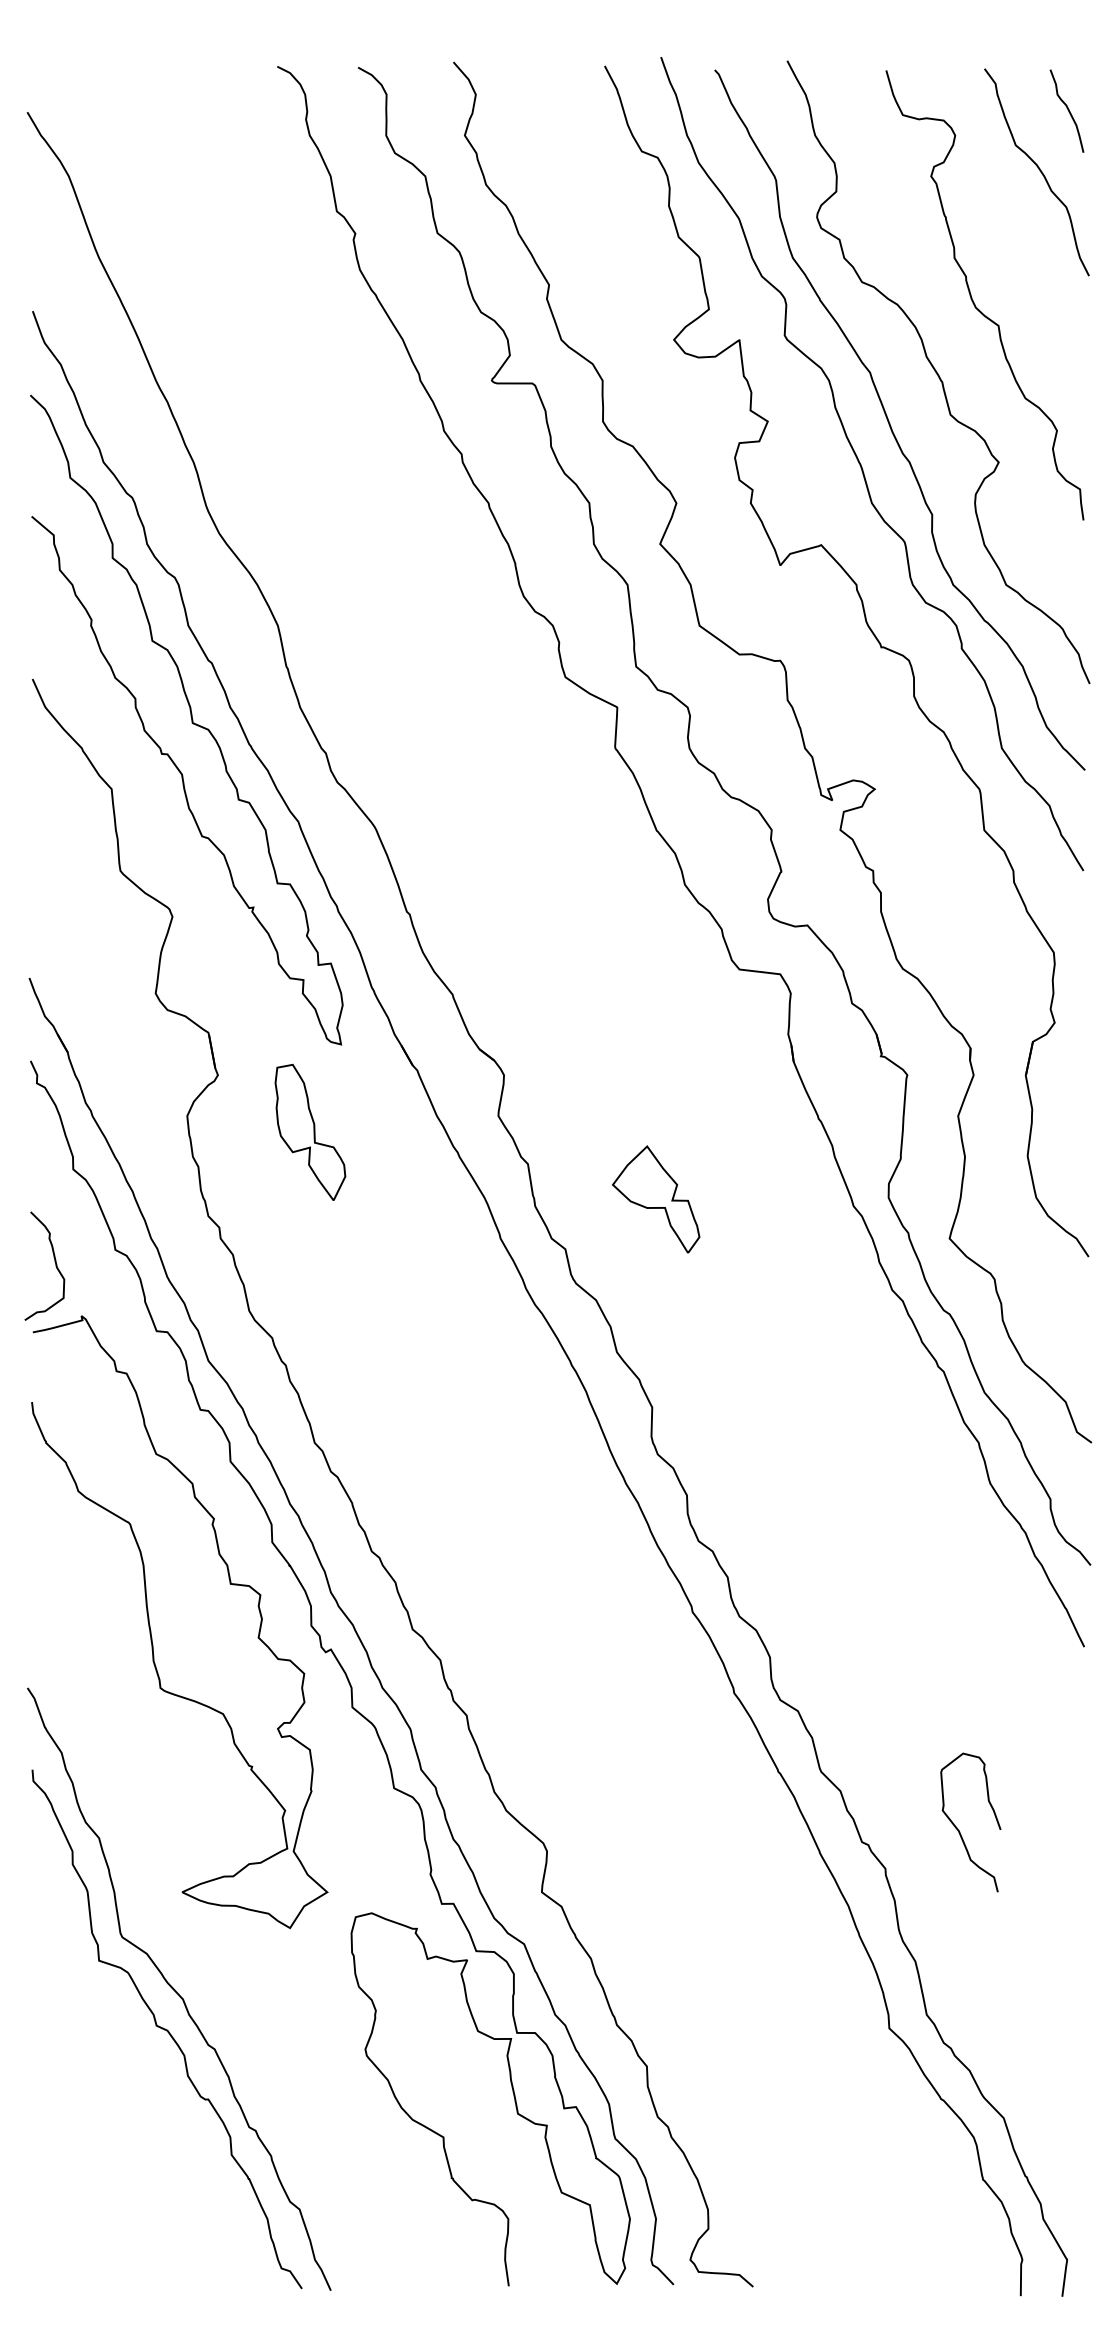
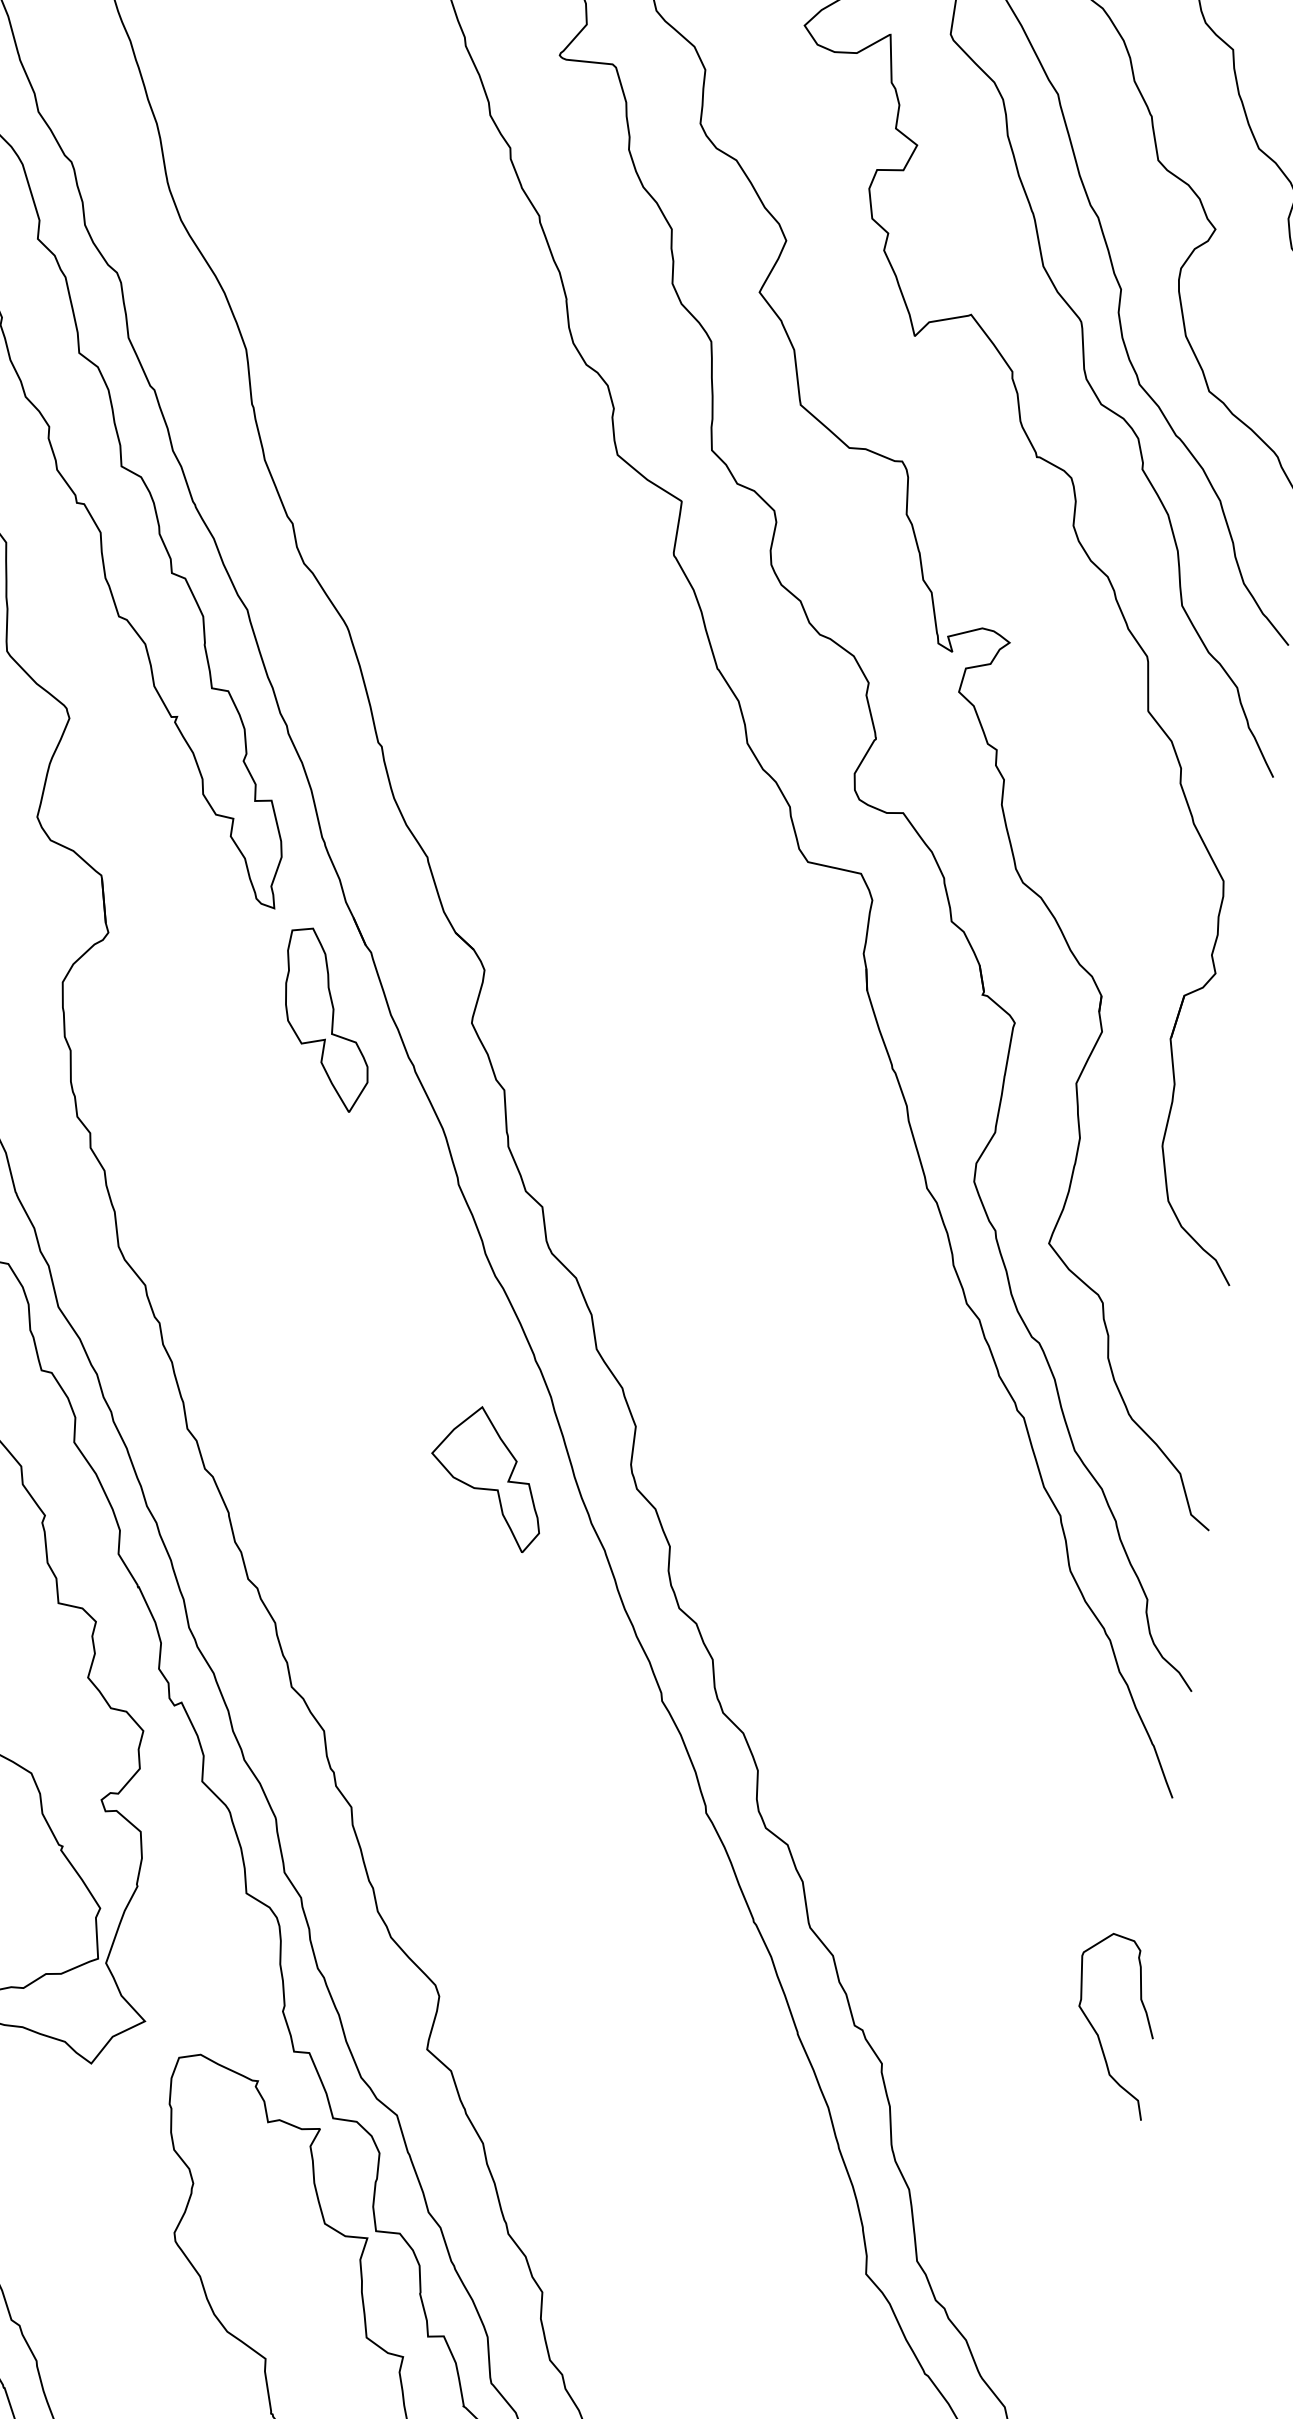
part: (310, 1132) -> (327, 1019), moved
part: (656, 1199) -> (487, 1478), moved
curve: (959, 1830) -> (1098, 2034), moved

